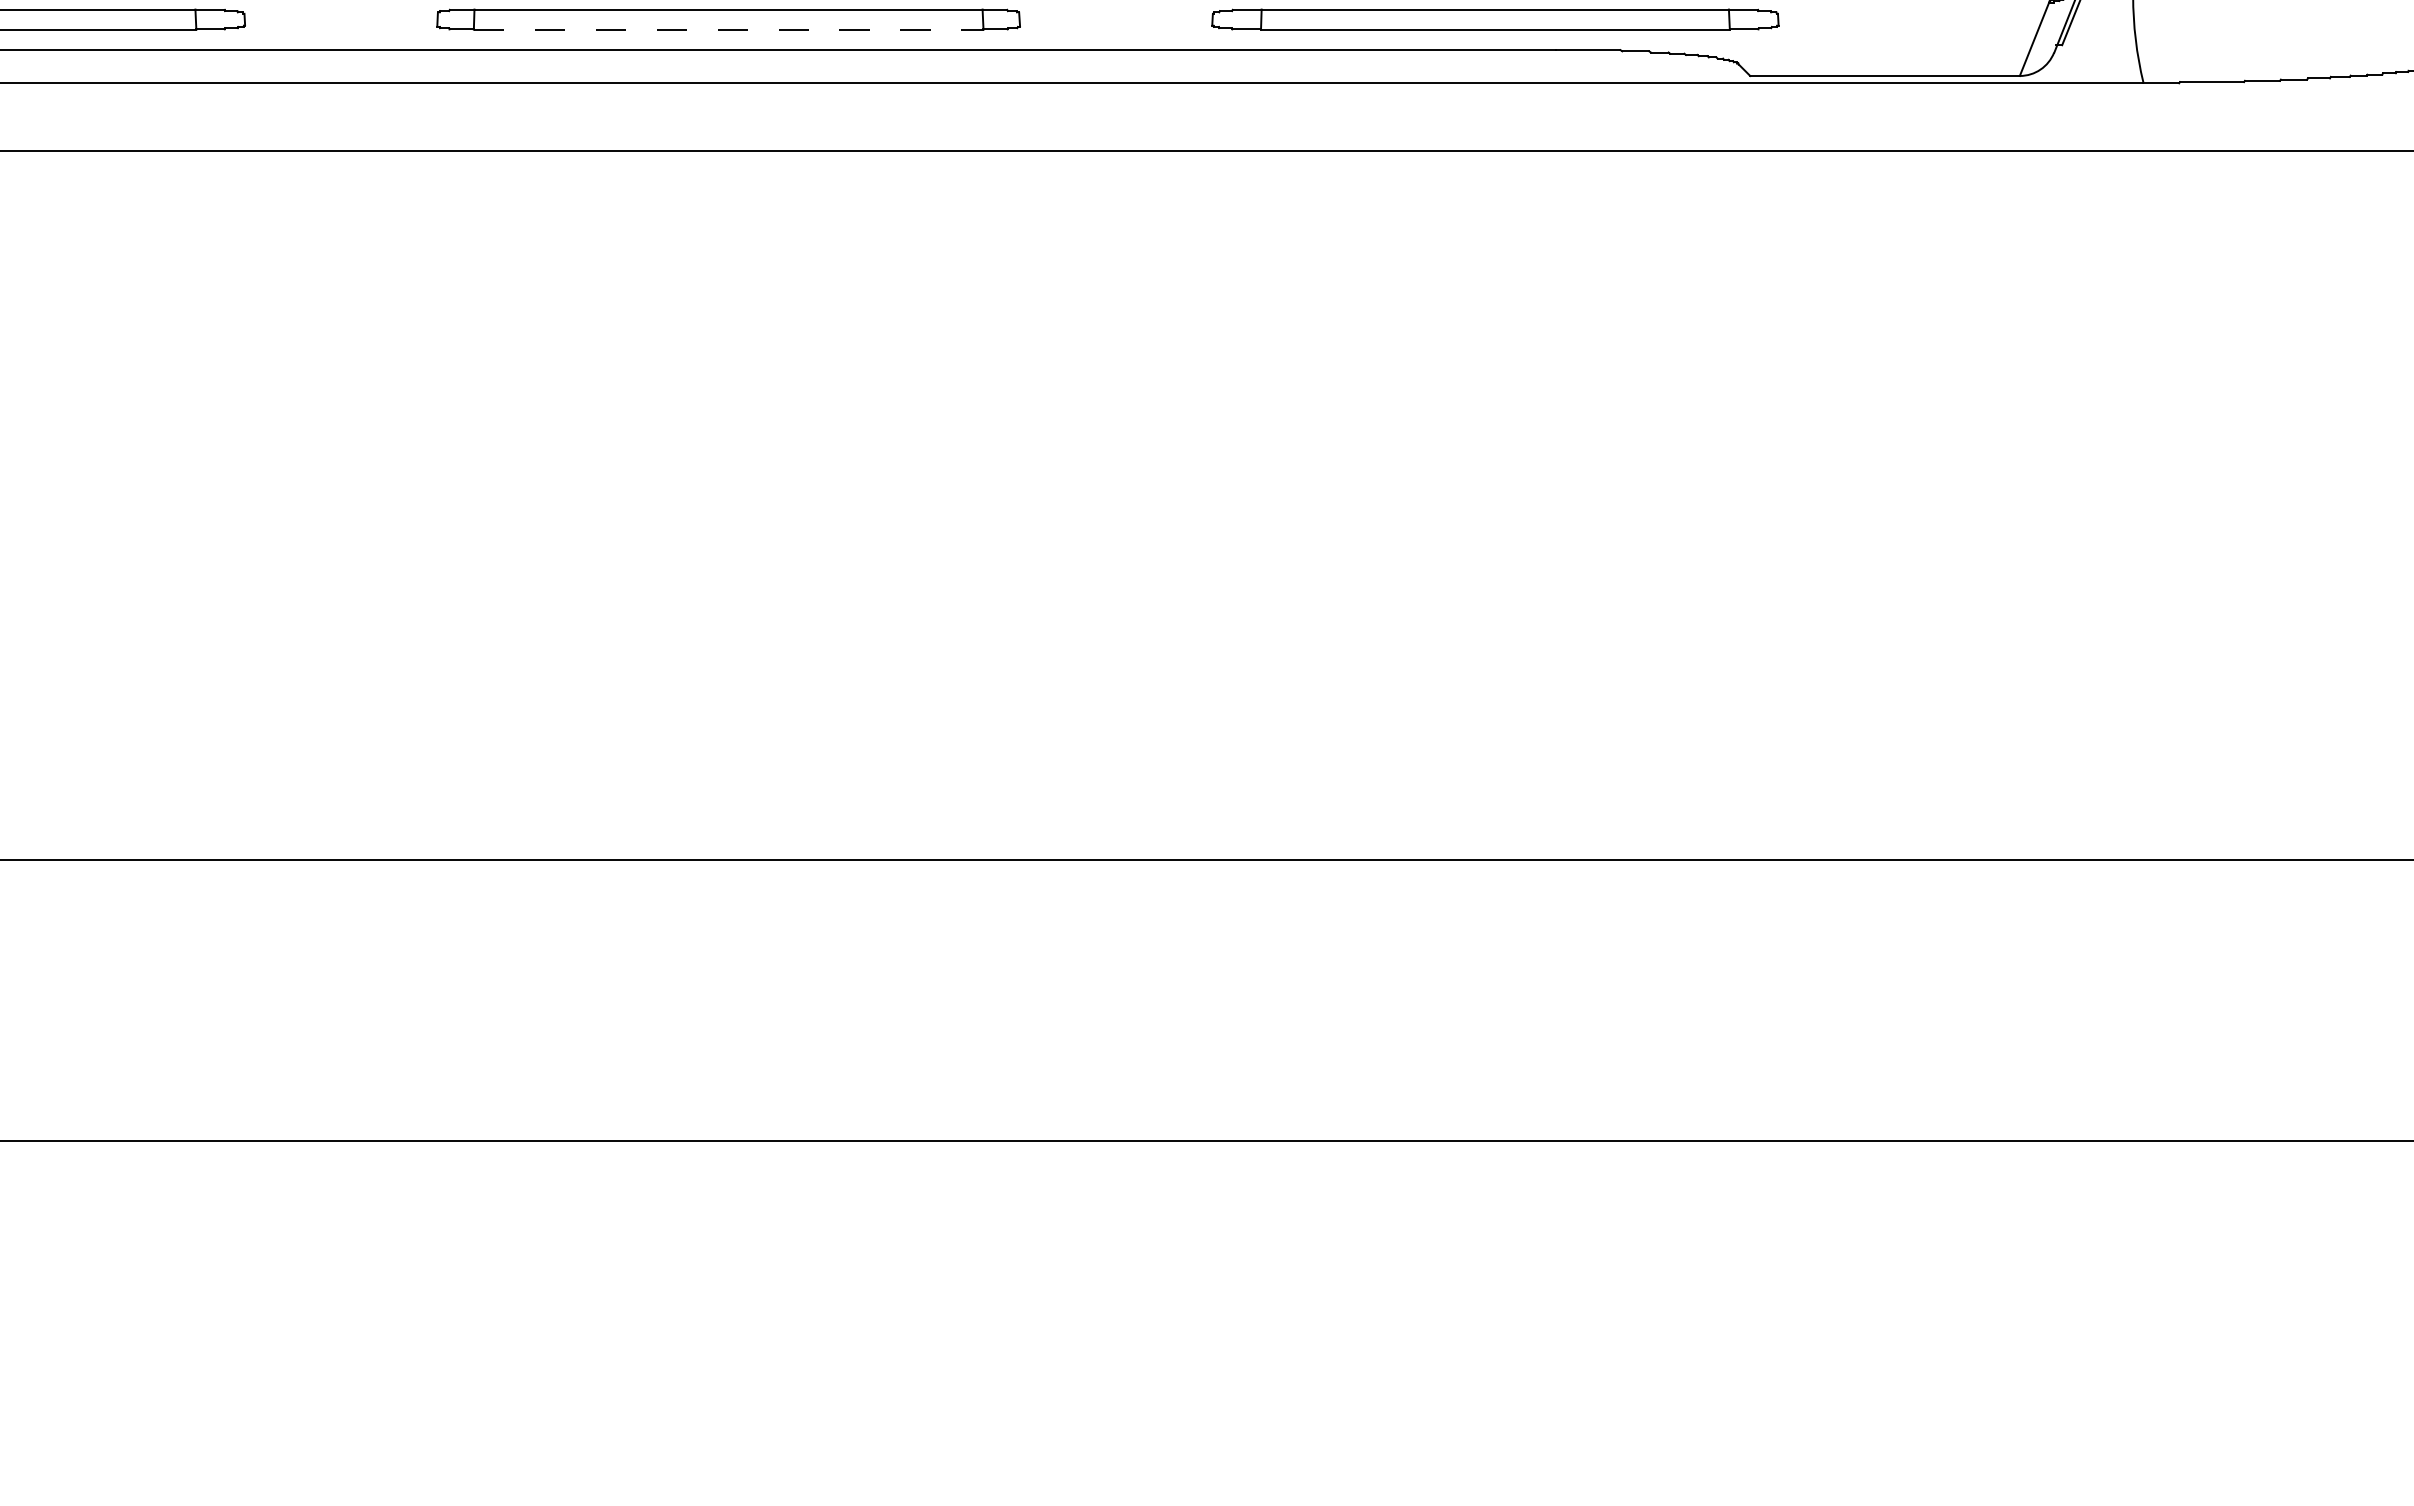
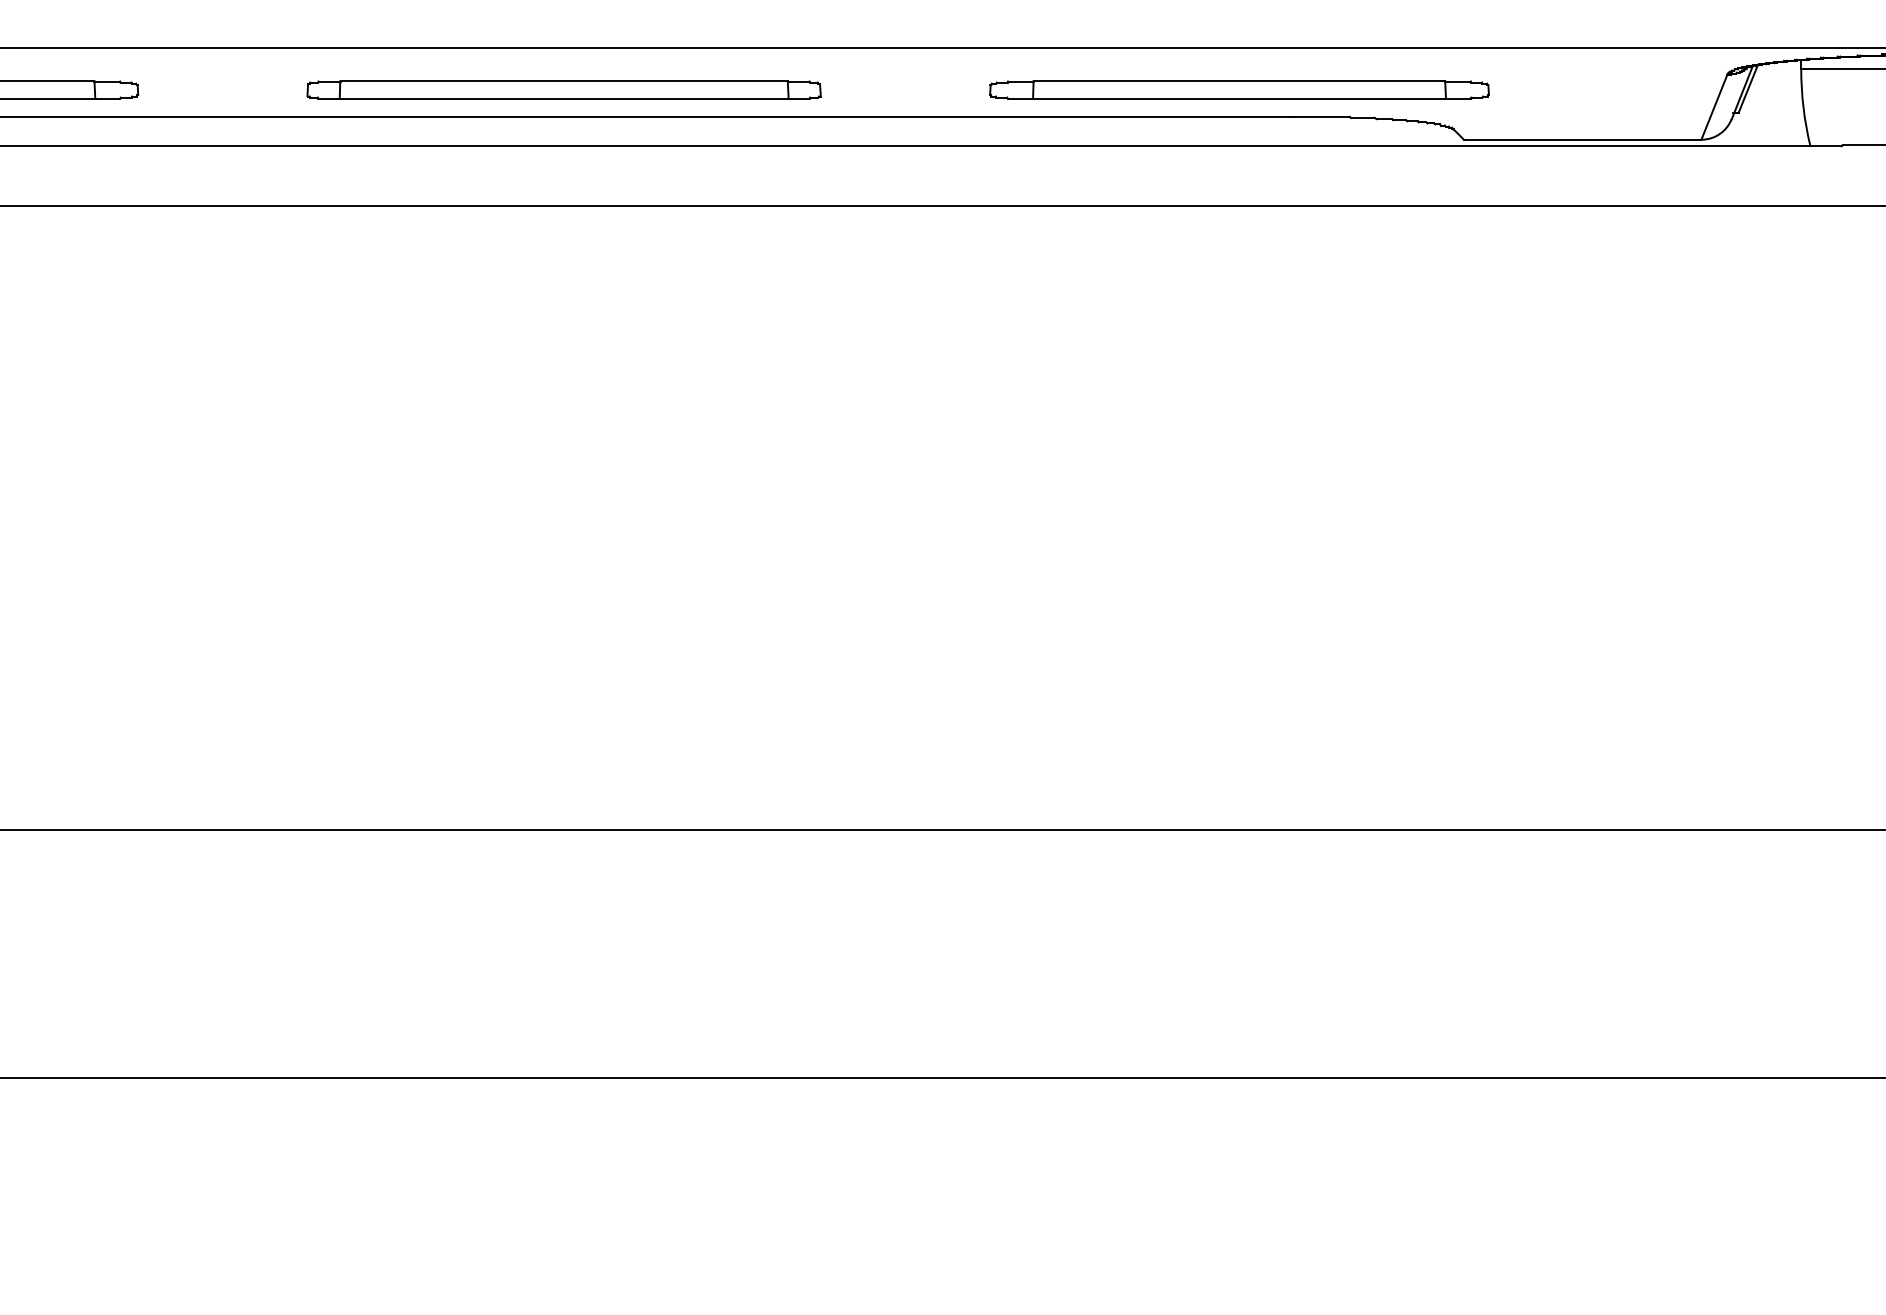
line: (728, 29) -> (564, 98), dashed -> solid

